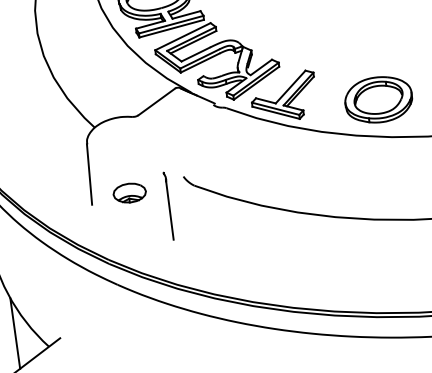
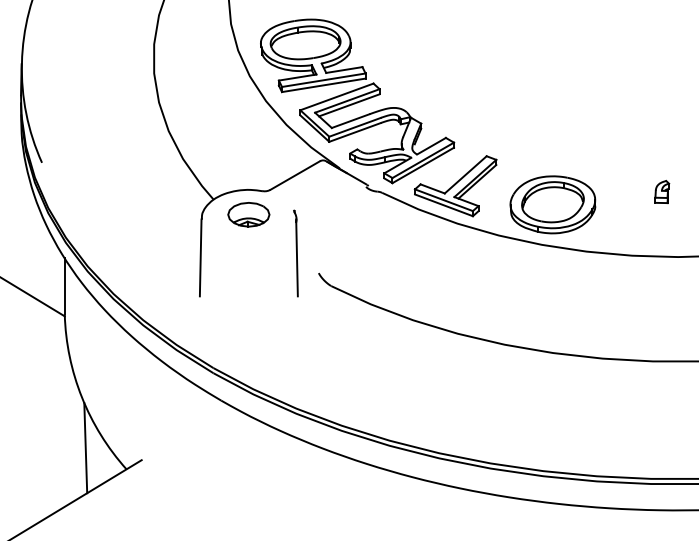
part: (378, 99) -> (552, 204), moved
part: (129, 192) -> (248, 214), moved
part: (168, 206) -> (295, 253), moved

